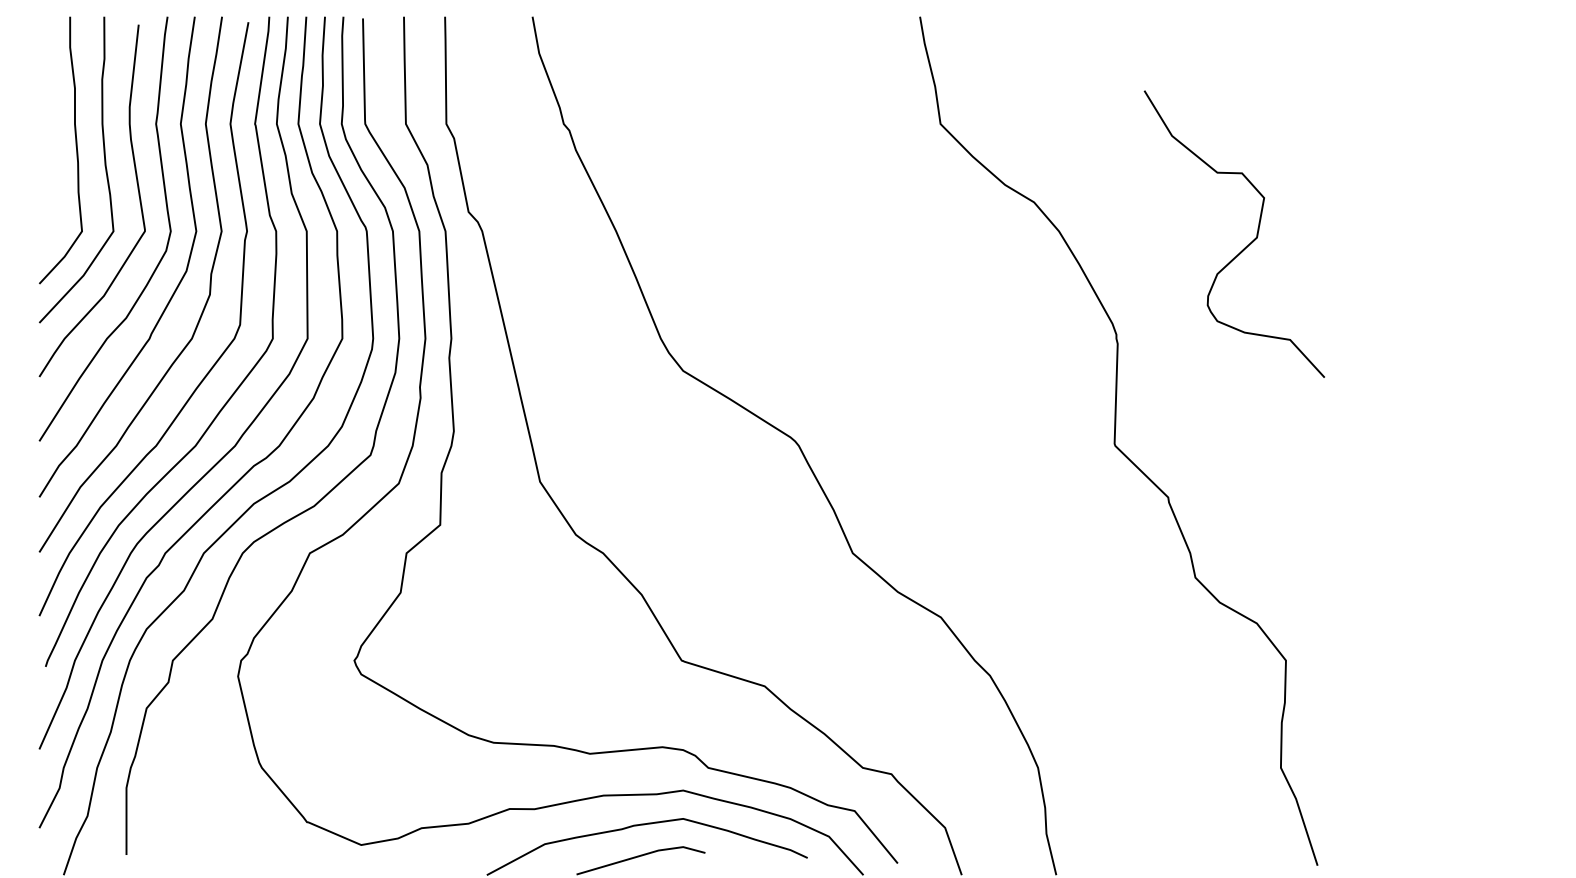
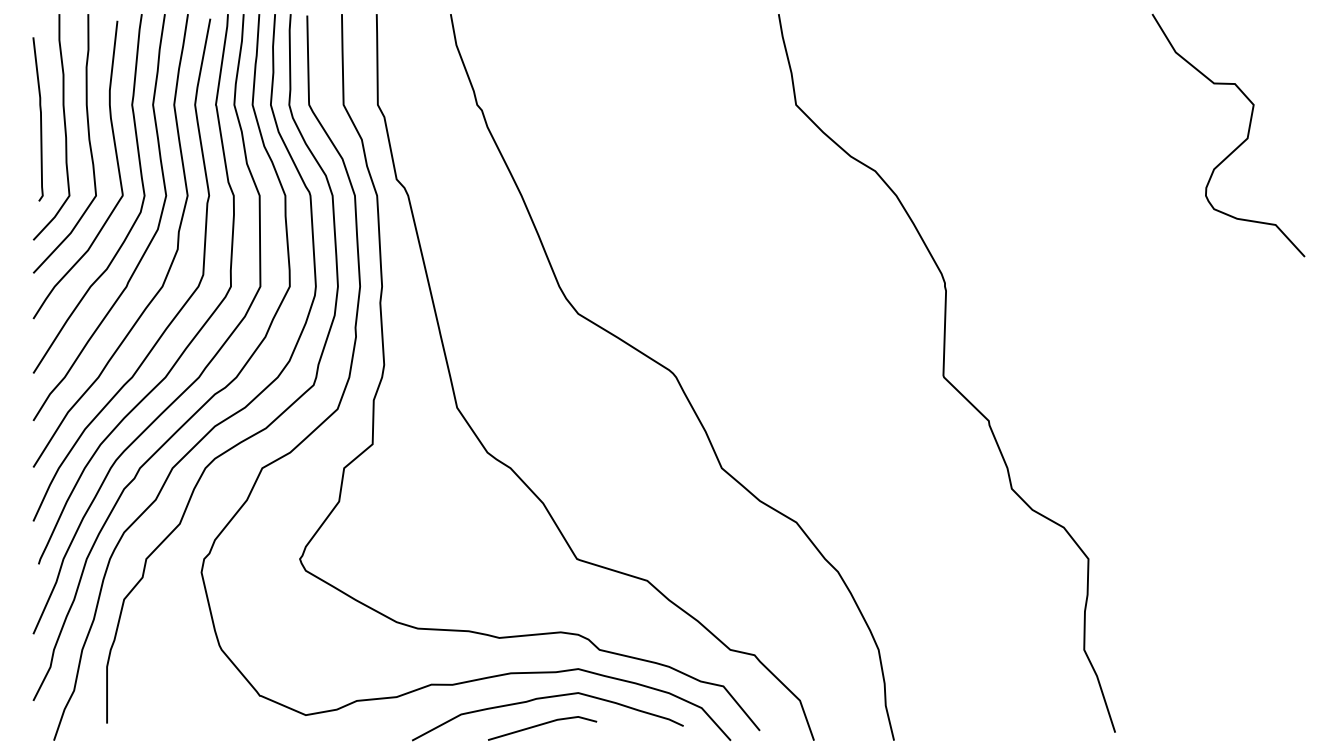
curve: (47, 141) -> (40, 119), added
curve: (1245, 246) -> (1237, 145), moved

